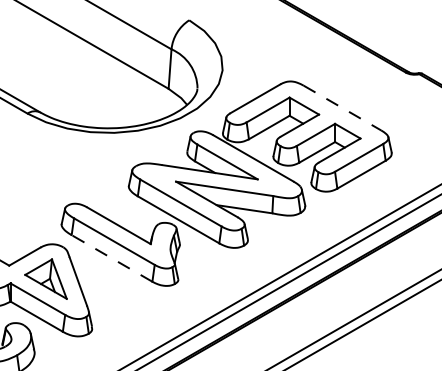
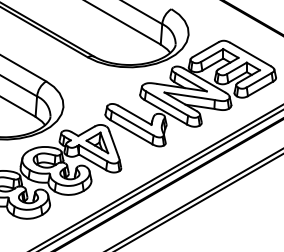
line: (344, 108) -> (251, 54), dashed -> solid
line: (112, 257) -> (131, 131), dashed -> solid

